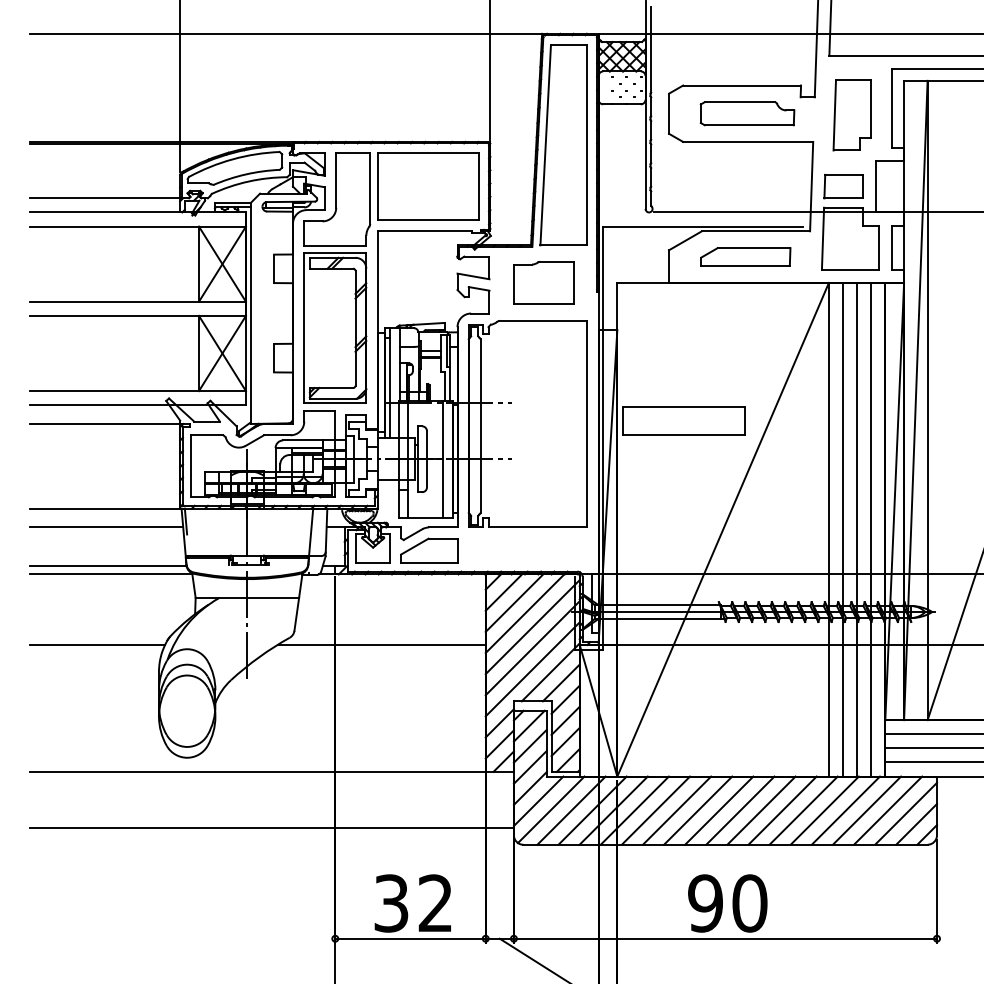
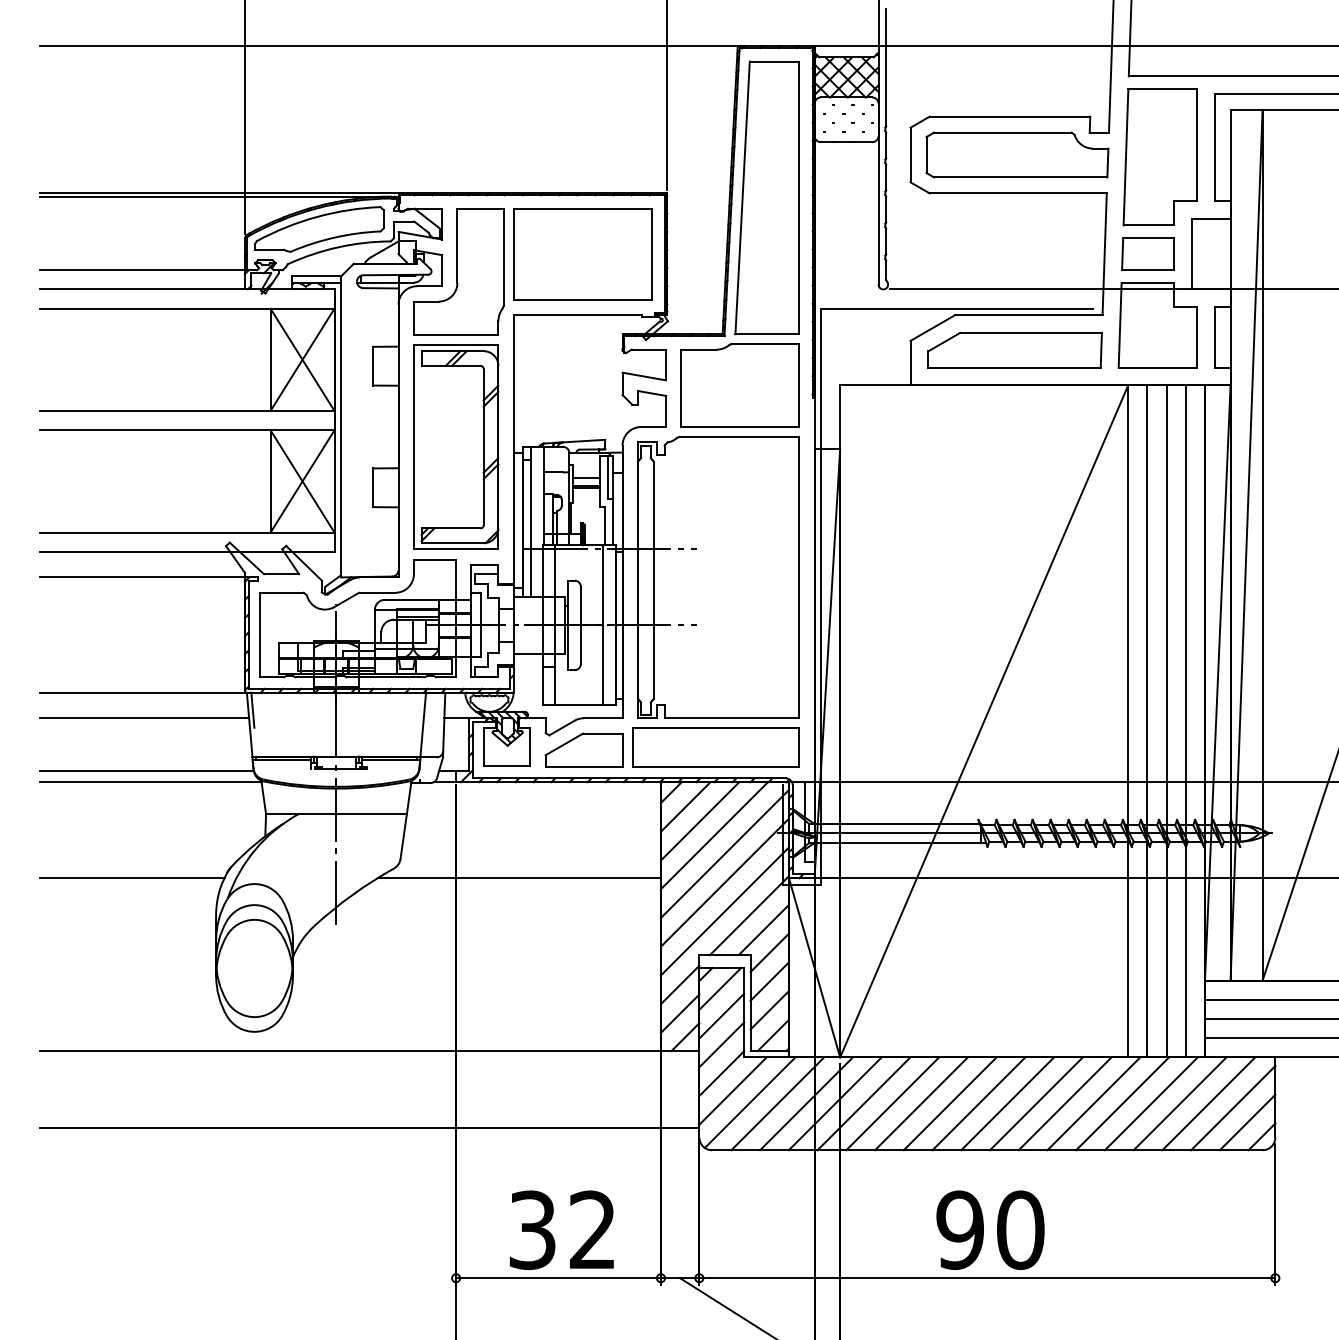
part: (747, 113) -> (1017, 154), size x1.43
part: (851, 115) -> (1159, 157), size x1.43
part: (745, 256) -> (1014, 349), size x1.43
part: (543, 283) -> (739, 385), size x1.43
part: (683, 421) -> (715, 747), moved

